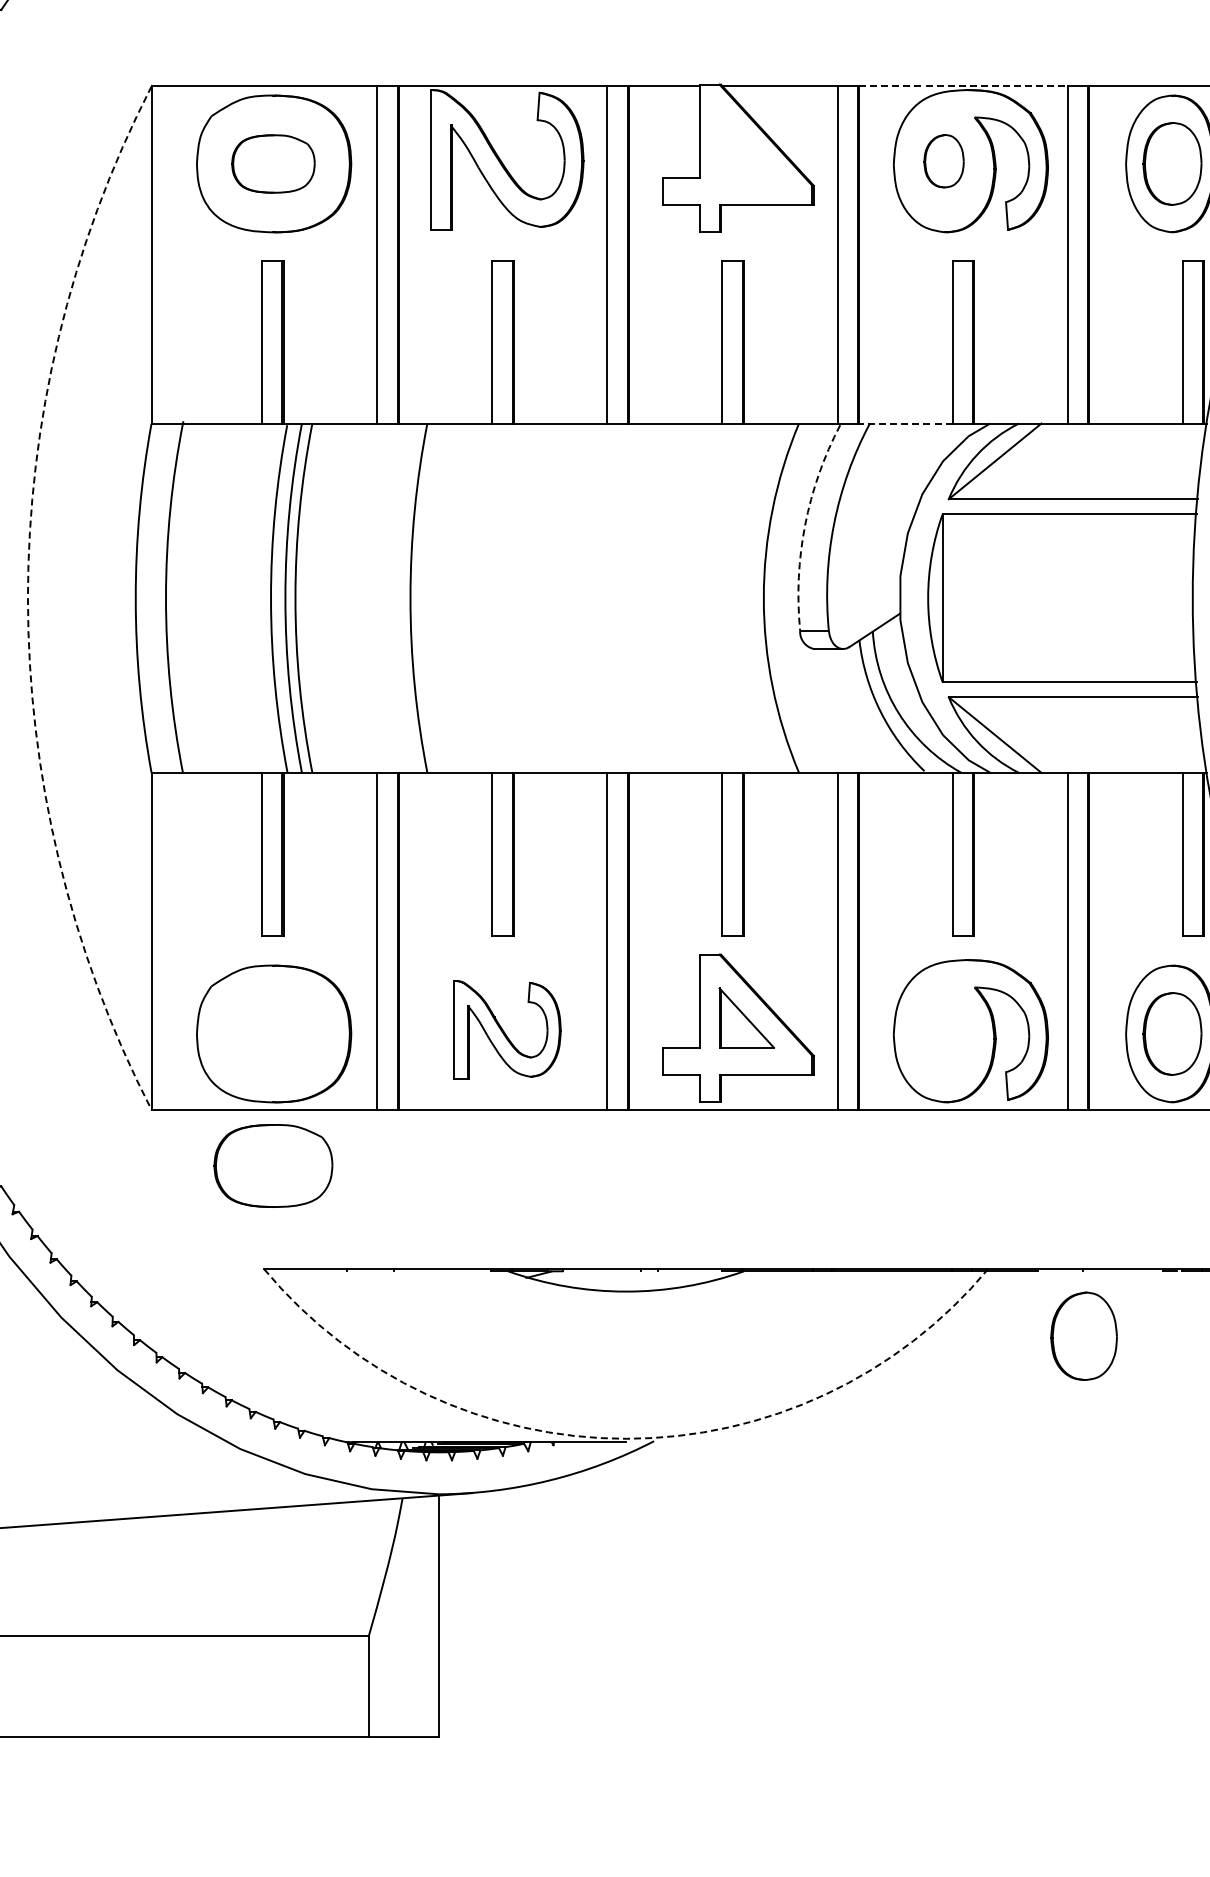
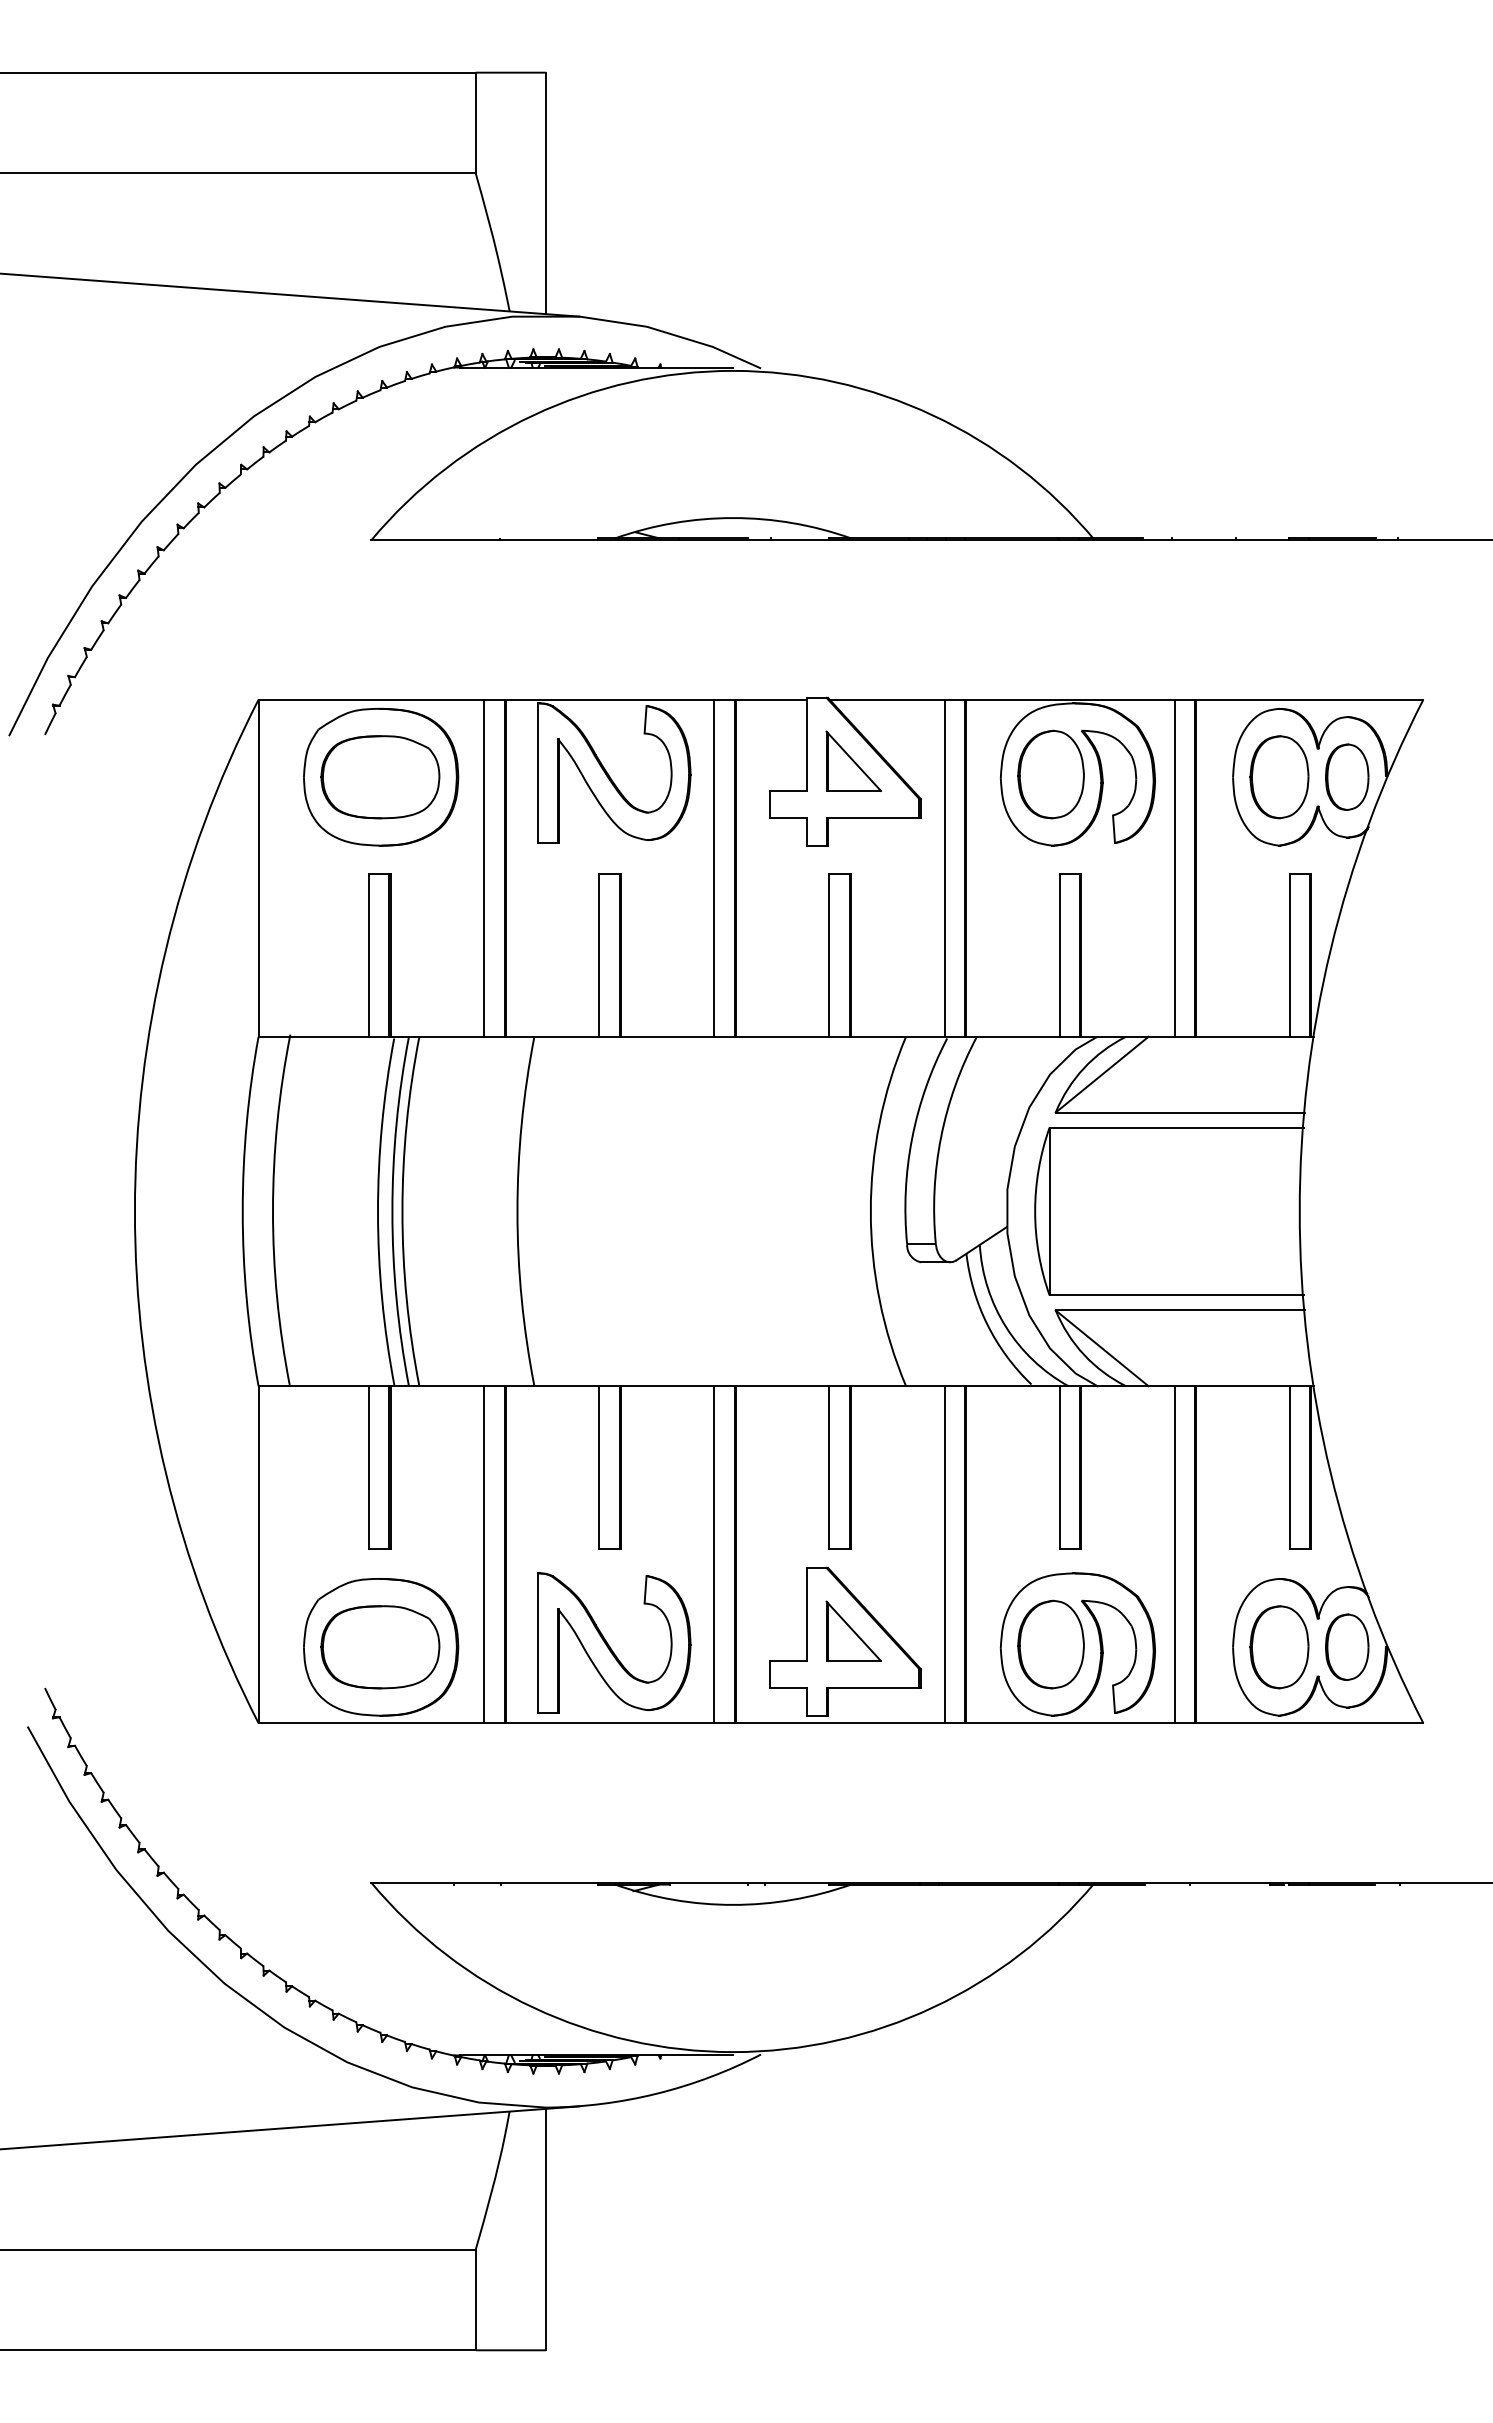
line: (963, 86) -> (1070, 699), dashed -> solid
part: (746, 147) -> (853, 760), added
part: (943, 161) -> (1050, 774), size x1.67
part: (273, 164) -> (380, 777), size x1.43
line: (905, 423) -> (1012, 1036), dashed -> solid
arc: (805, 525) -> (912, 1138), dashed -> solid
arc: (27, 598) -> (134, 1211), dashed -> solid
part: (507, 1029) -> (614, 1642), size x1.43
part: (273, 1166) -> (380, 1647), moved
part: (1083, 1336) -> (1050, 1644), moved
arc: (626, 1439) -> (733, 2052), dashed -> solid

